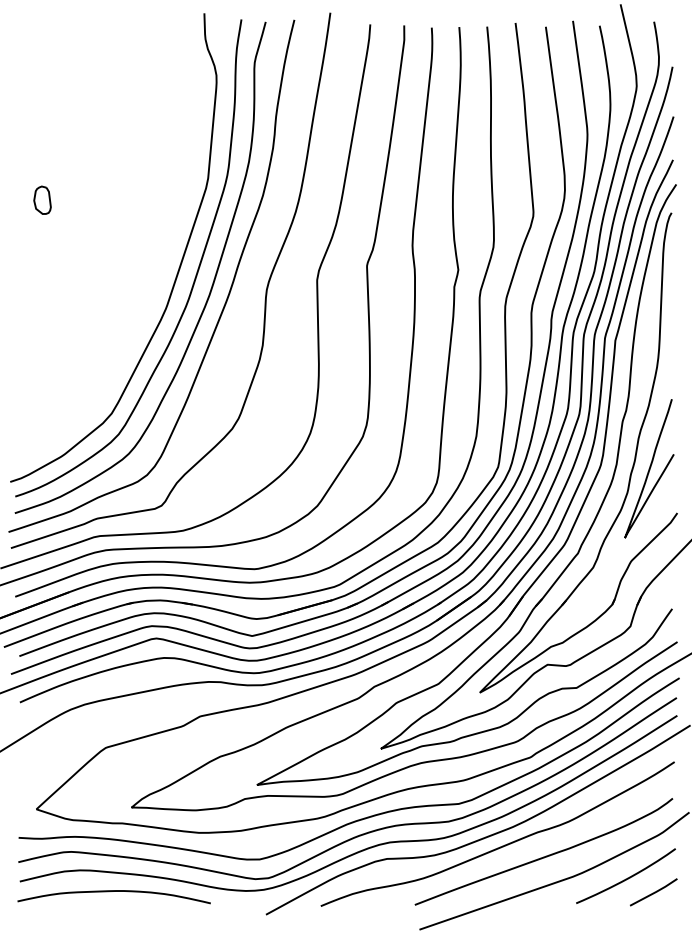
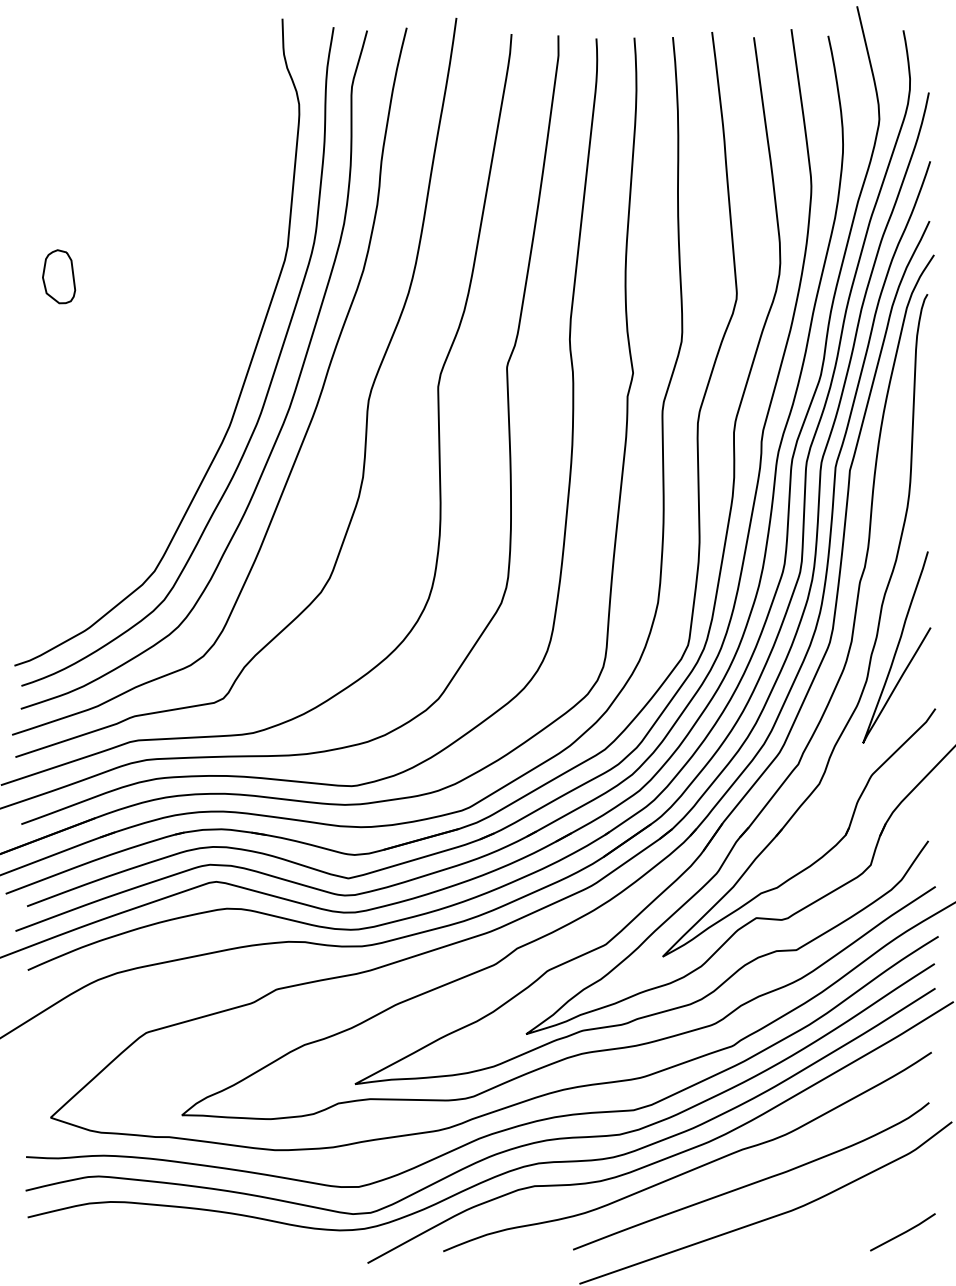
part: (42, 200) -> (58, 276), size x1.4
curve: (627, 877) -> (866, 1212), removed
curve: (113, 891) -> (157, 1231), removed

